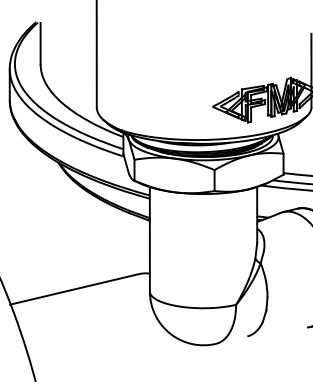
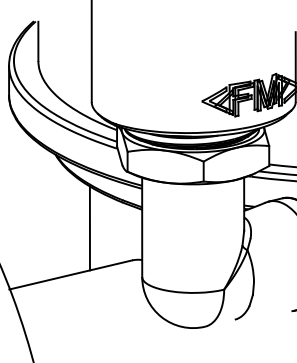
line: (94, 239) -> (89, 227), added

